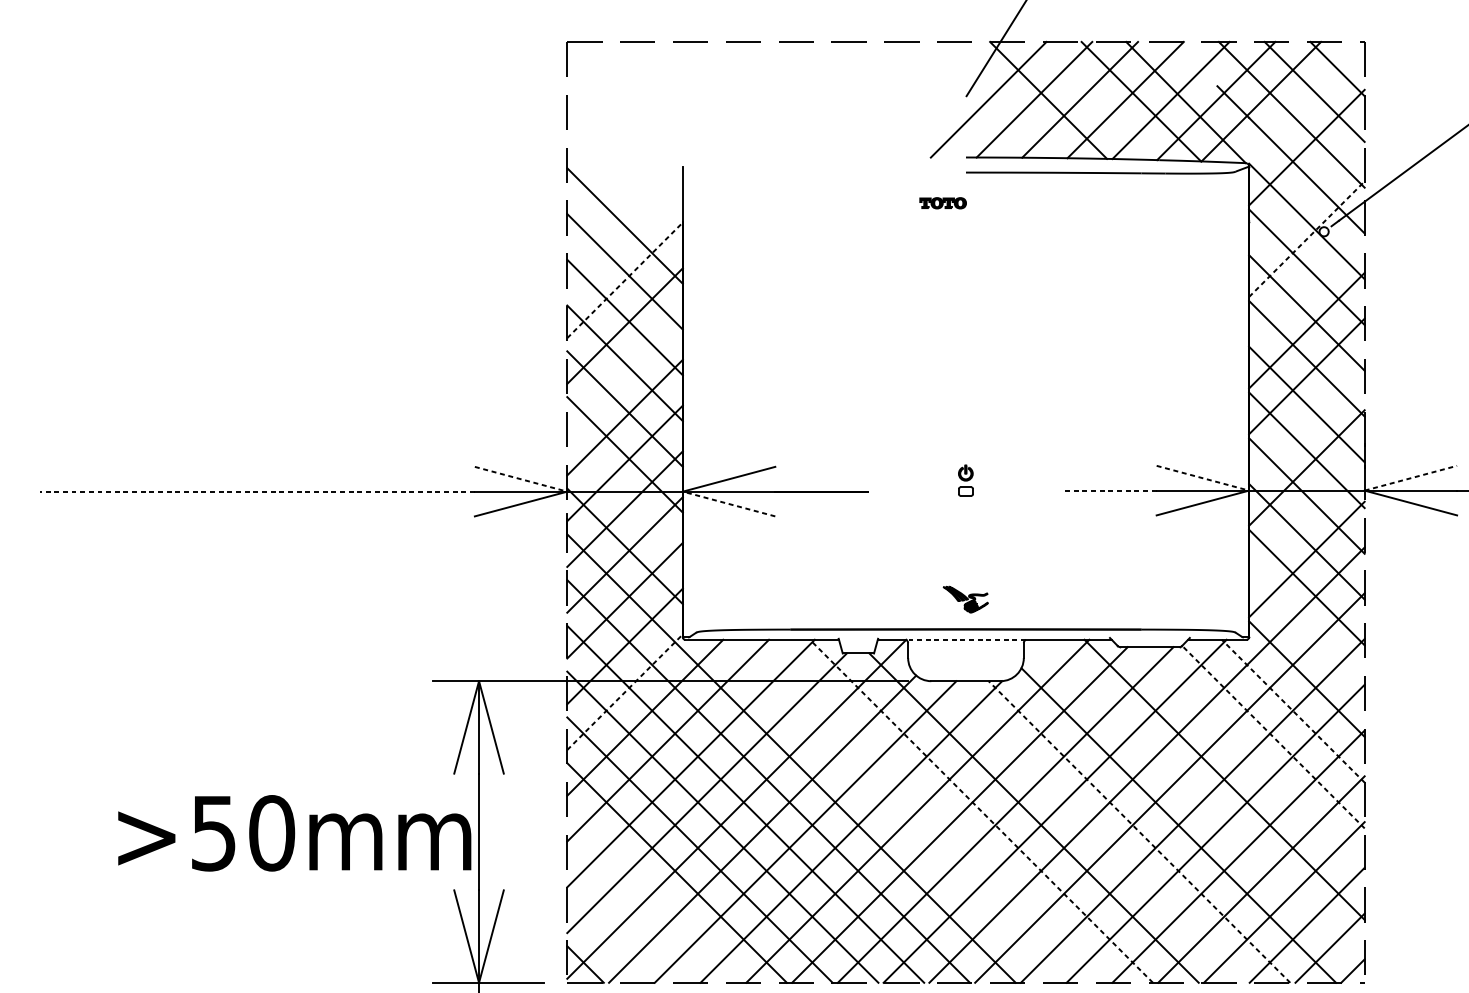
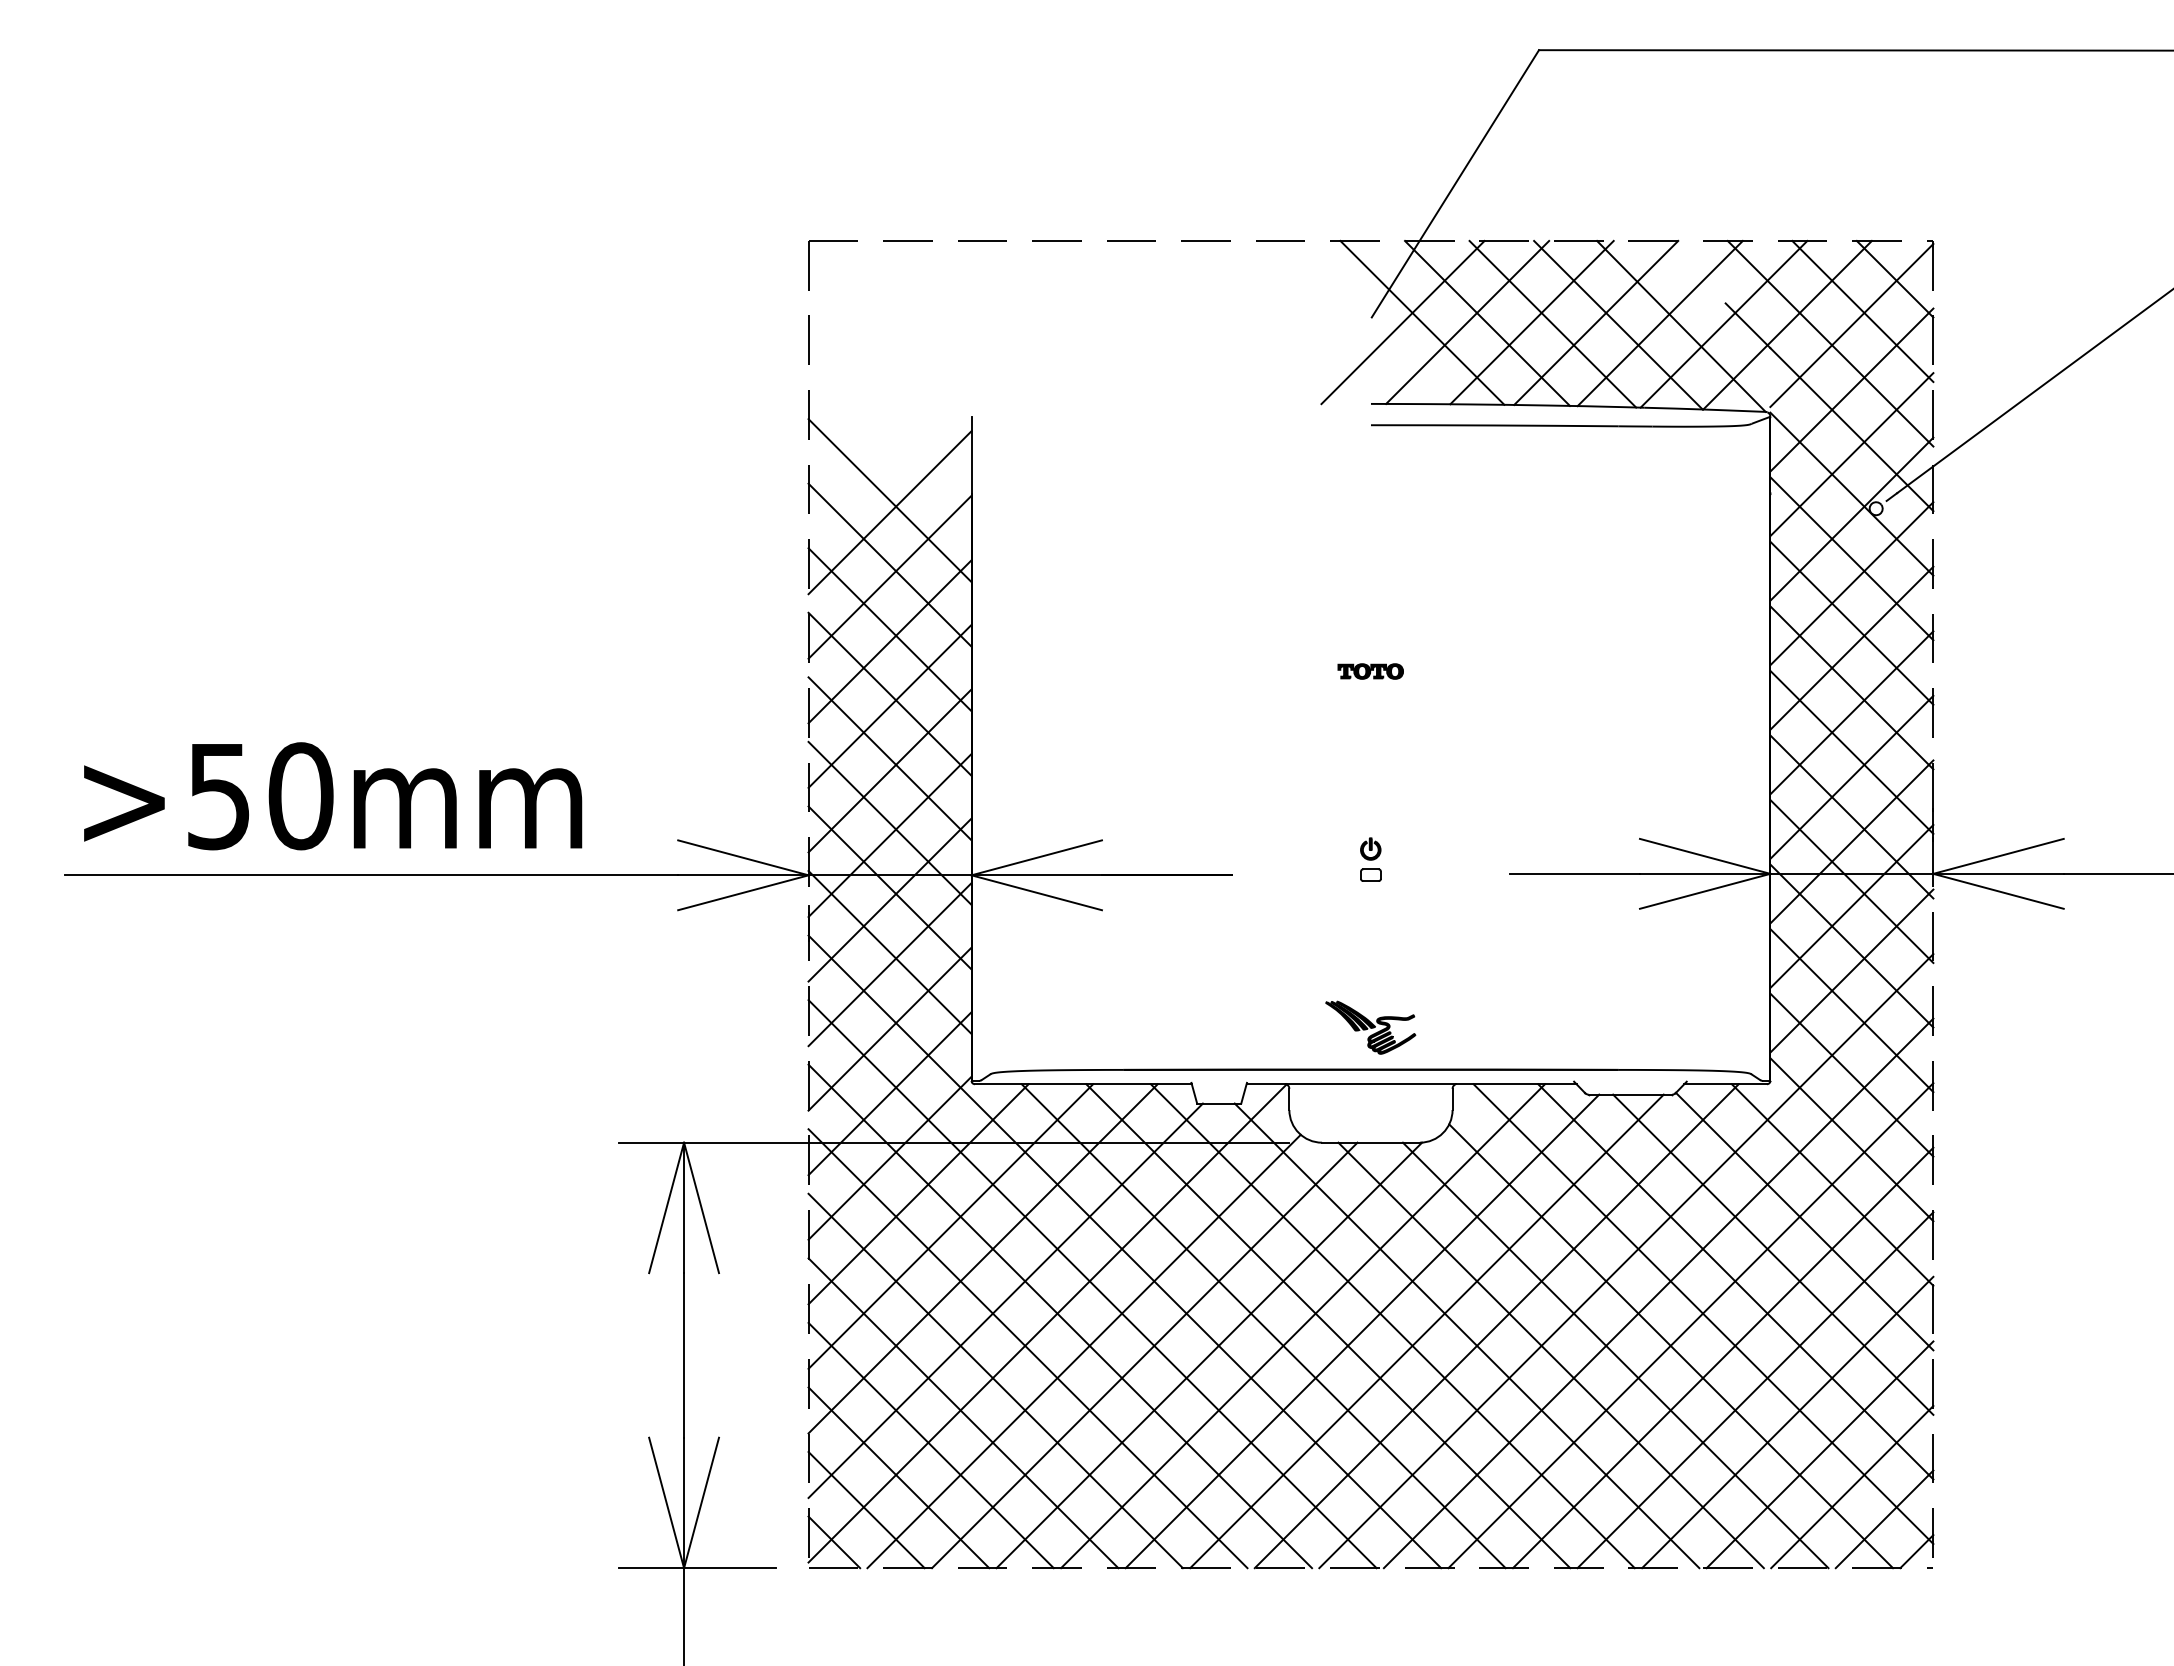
line: (1002, 99) -> (1422, 322), added
line: (1094, 100) -> (1552, 323), added
line: (1306, 101) -> (1851, 325), added
line: (1306, 193) -> (1851, 454), added
part: (942, 203) -> (1370, 671), moved
line: (624, 234) -> (889, 512), added
line: (1307, 238) -> (1852, 518), dashed -> solid
line: (625, 279) -> (890, 576), dashed -> solid
line: (1306, 284) -> (1851, 583), added
line: (624, 371) -> (889, 705), added
line: (1306, 421) -> (1851, 776), added
line: (1203, 478) -> (1705, 856), dashed -> solid
line: (1410, 478) -> (1998, 856), dashed -> solid
line: (521, 479) -> (743, 857), dashed -> solid
line: (1110, 490) -> (1574, 873), dashed -> solid
line: (257, 491) -> (371, 875), dashed -> solid
line: (624, 500) -> (889, 887), added
line: (728, 503) -> (1036, 892), dashed -> solid
line: (1306, 513) -> (1851, 906), added
part: (965, 599) -> (1370, 1027), size x1.43
line: (1306, 632) -> (1851, 1074), added
line: (965, 639) -> (1370, 1084), dashed -> solid
line: (625, 691) -> (890, 1157), dashed -> solid
line: (1293, 710) -> (1832, 1184), dashed -> solid
line: (1273, 737) -> (1804, 1221), dashed -> solid
line: (1251, 760) -> (1773, 1254), added
line: (1201, 802) -> (1703, 1314), added
line: (981, 810) -> (1392, 1325), dashed -> solid
line: (889, 811) -> (1263, 1326), added
line: (935, 811) -> (1328, 1326), added
line: (1093, 832) -> (1550, 1355), added
line: (1139, 832) -> (1615, 1355), dashed -> solid
text: (295, 833) -> (333, 796), moved
line: (653, 895) -> (930, 1445), added
line: (631, 918) -> (898, 1477), added
line: (608, 941) -> (866, 1509), added

